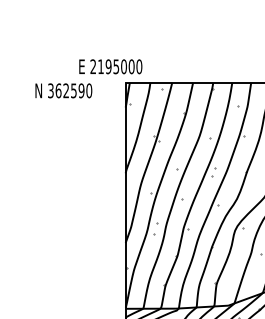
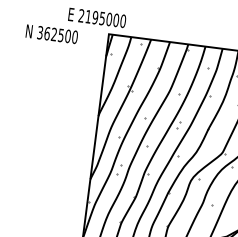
text: (81, 90) -> (68, 36), 362590 -> 362500

